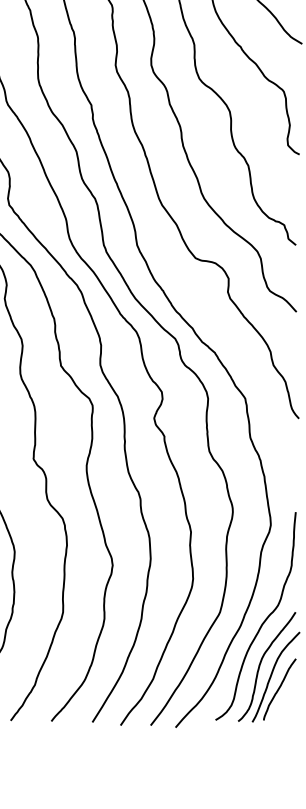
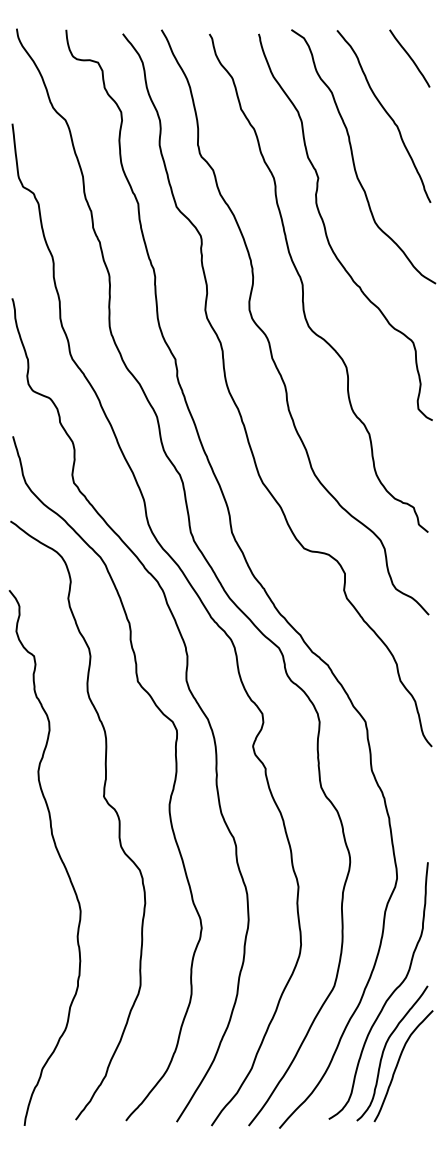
curve: (279, 689) -> (407, 1081), removed

